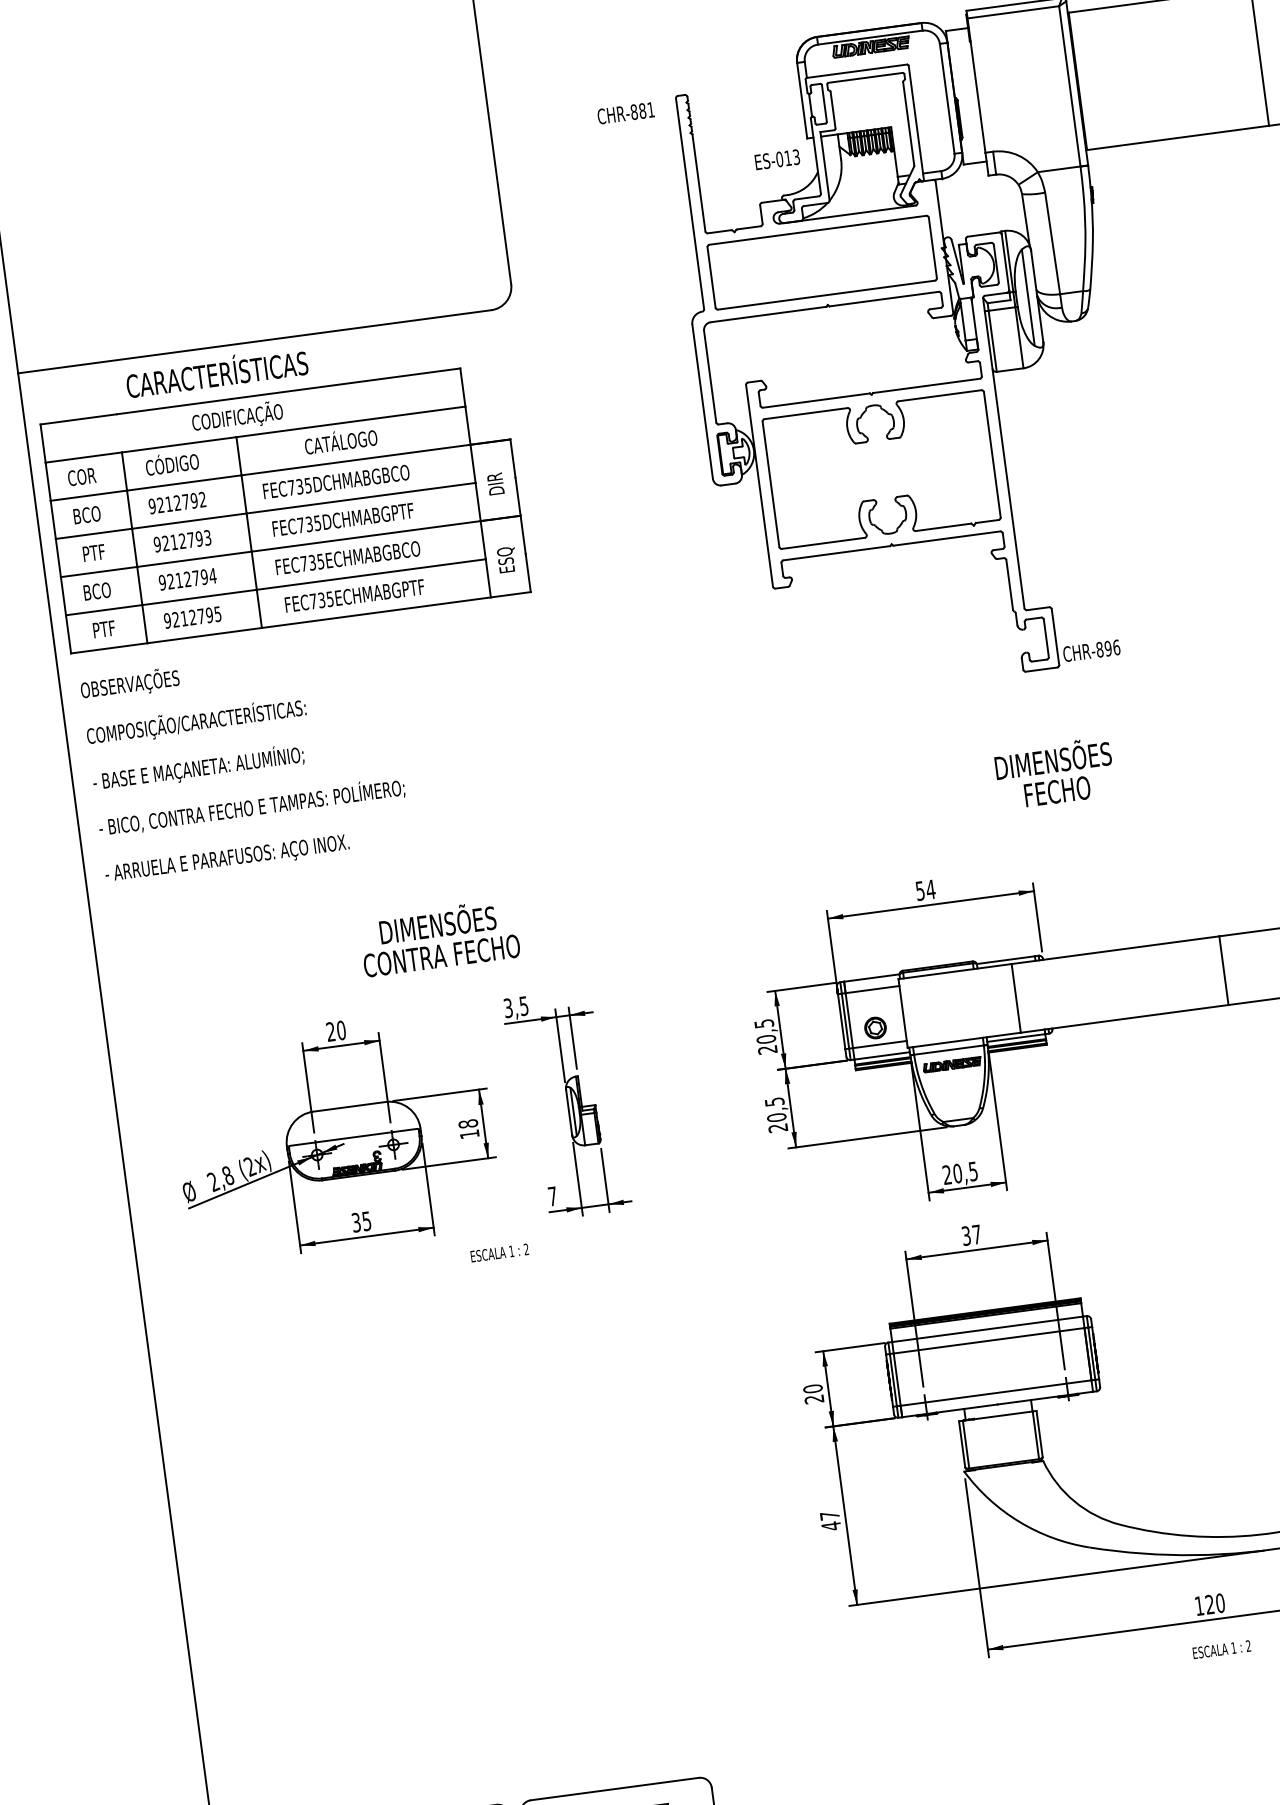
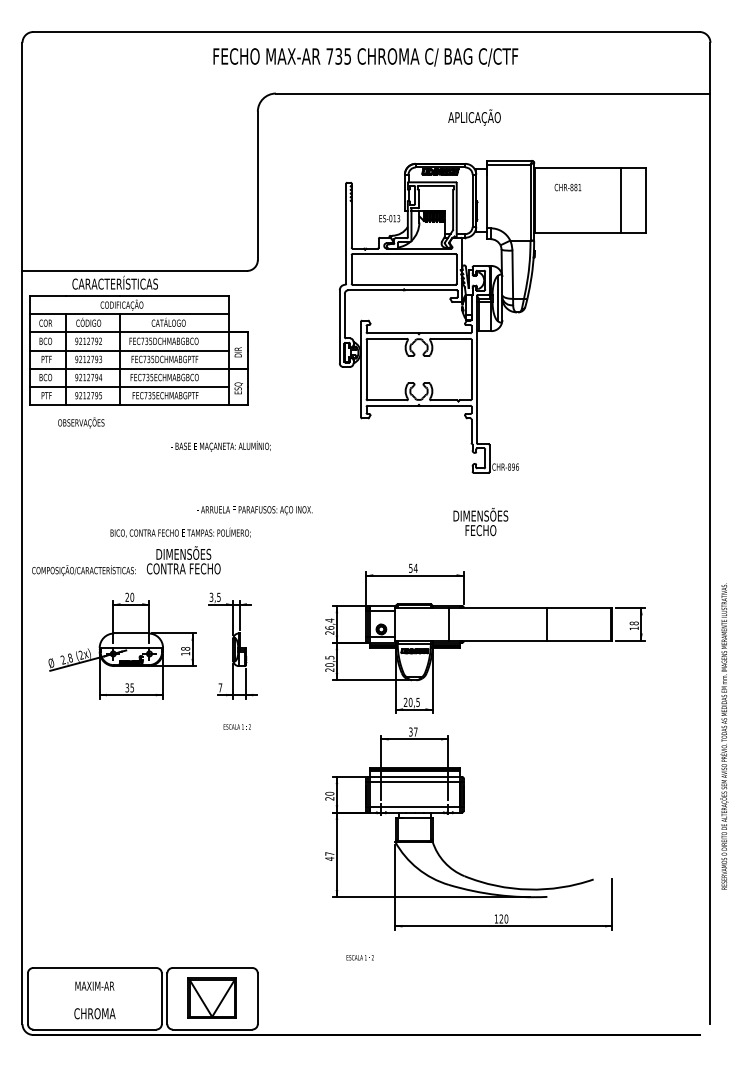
text: (624, 113) -> (567, 187), moved
text: (130, 683) -> (81, 422), moved
text: (195, 721) -> (83, 570), moved
text: (197, 766) -> (220, 445), moved
text: (256, 806) -> (180, 532), moved
text: (226, 859) -> (254, 510), moved
text: (764, 1030) -> (329, 623), 20,5 -> 26,4
text: (498, 1252) -> (236, 726), moved
text: (1220, 1649) -> (359, 957), moved

